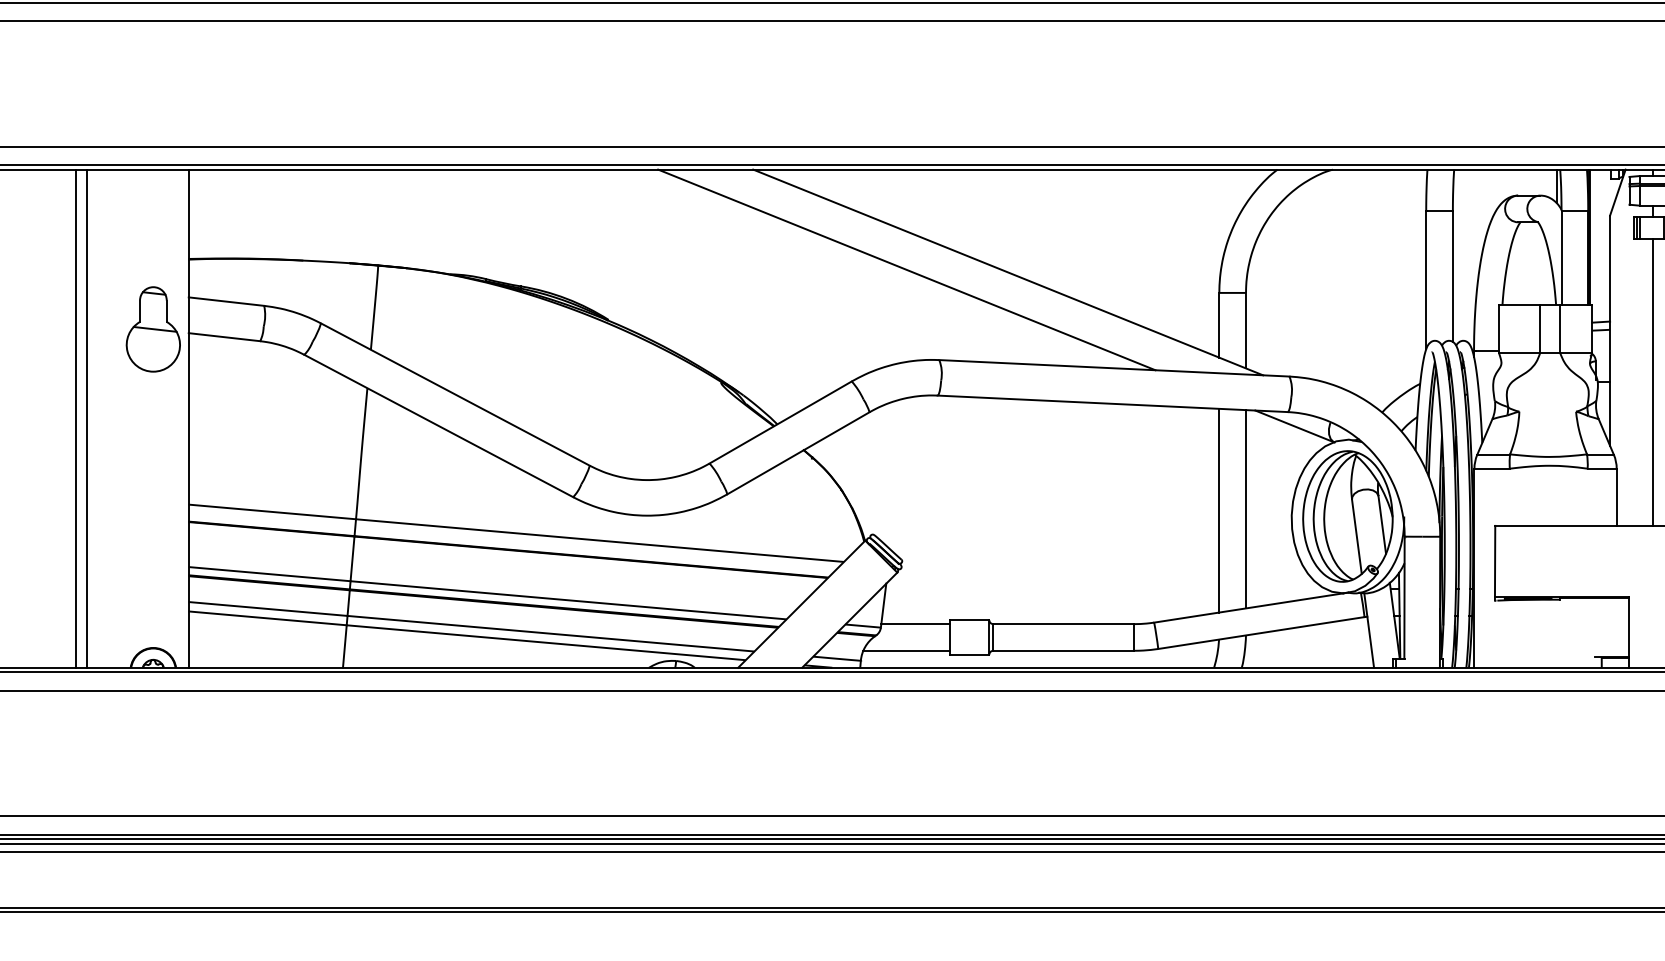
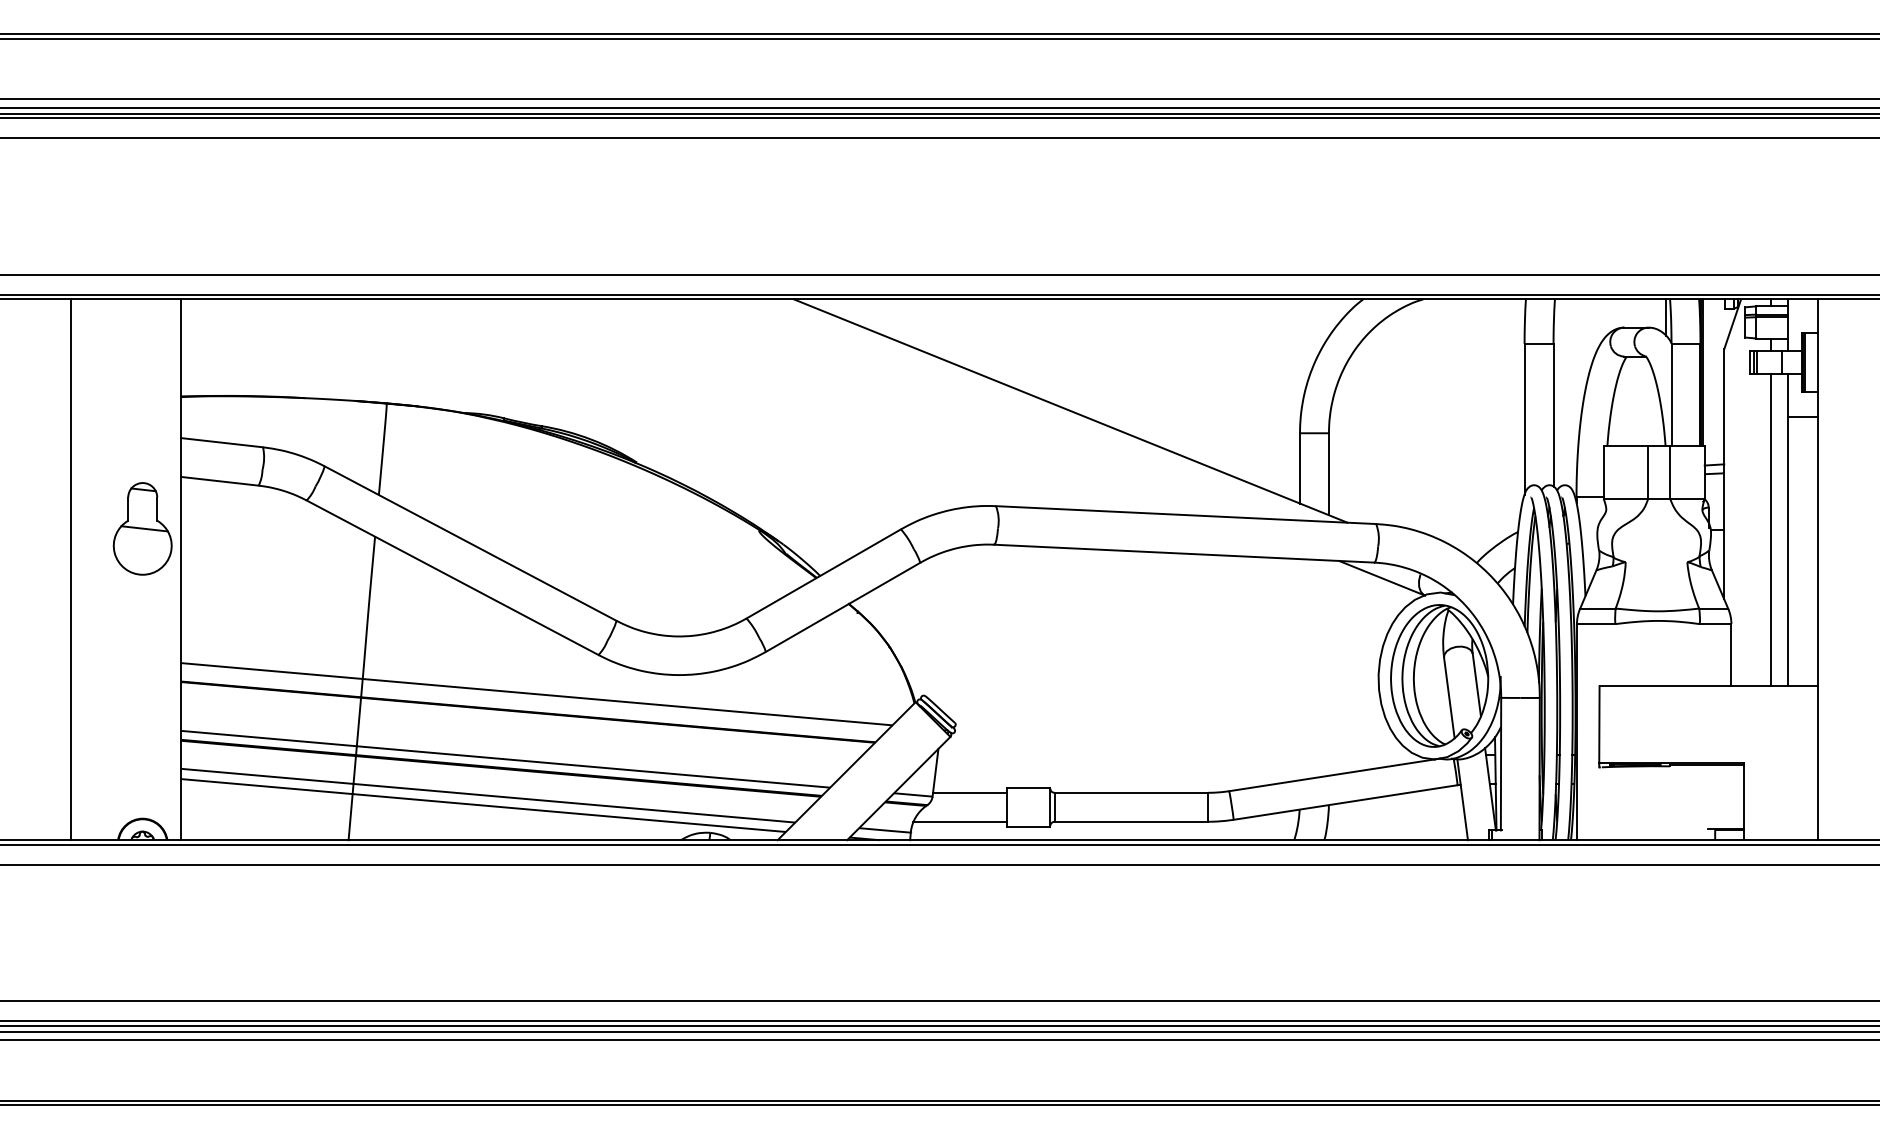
line: (906, 270) -> (960, 408), removed
part: (153, 329) -> (142, 528), moved
line: (76, 418) -> (59, 569), removed
line: (1245, 508) -> (1328, 667), removed
line: (1219, 510) -> (1300, 669), removed

